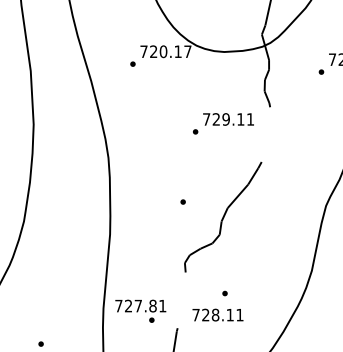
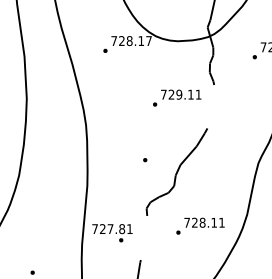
text: (163, 51) -> (129, 40), 720.17 -> 728.17
text: (140, 310) -> (112, 232), moved
text: (217, 314) -> (204, 222), moved

